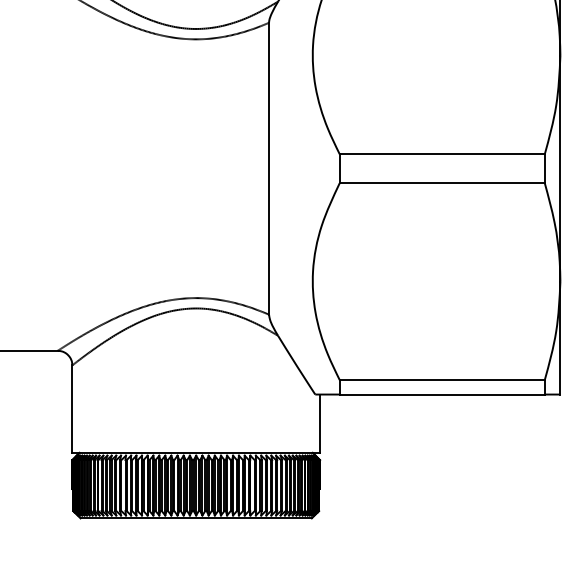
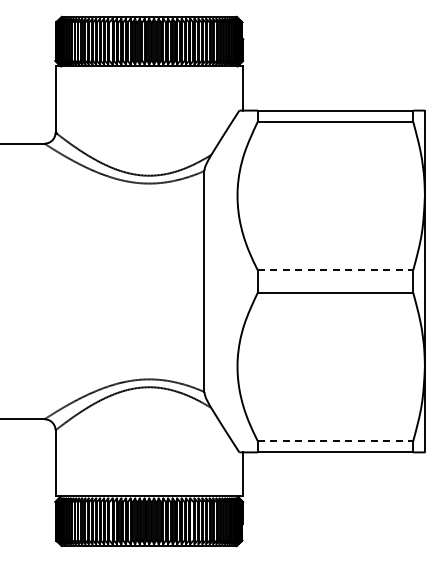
line: (442, 154) -> (335, 270), solid -> dashed
line: (442, 380) -> (335, 441), solid -> dashed

